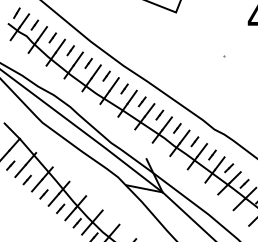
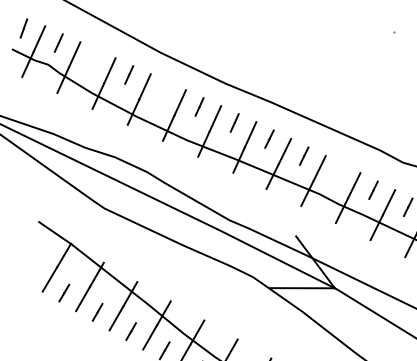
part: (52, 37) -> (93, 58), removed
part: (88, 62) -> (163, 89), removed
part: (177, 128) -> (339, 173), removed

